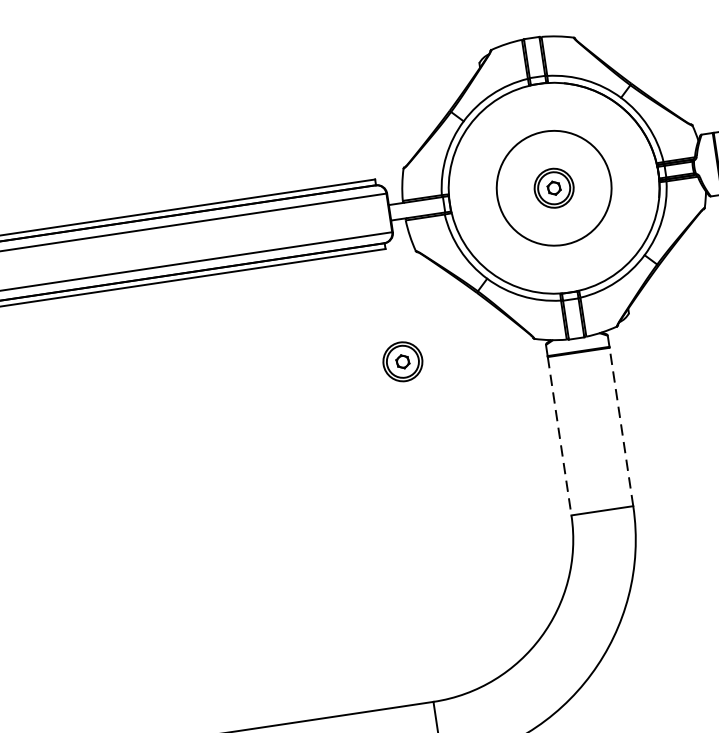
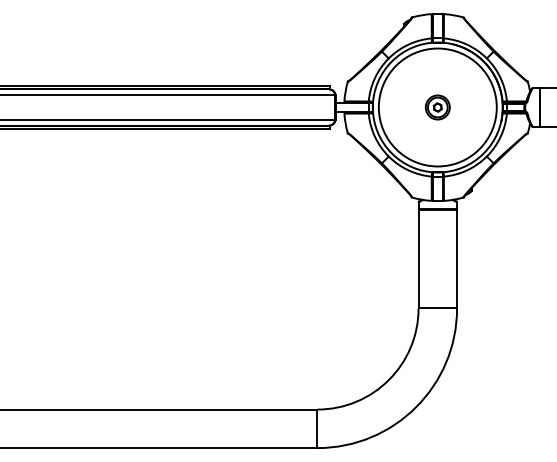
circle: (553, 188) -> (437, 107), size x1.67
part: (402, 361) -> (329, 199), removed
line: (621, 425) -> (457, 258), dashed -> solid
line: (559, 436) -> (418, 259), dashed -> solid

